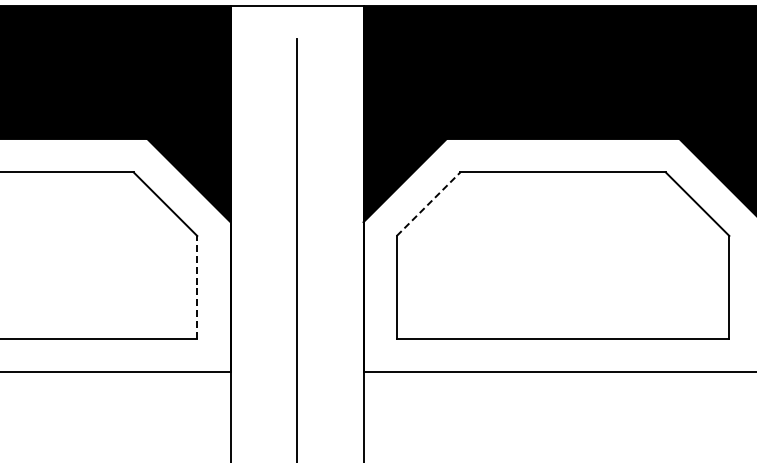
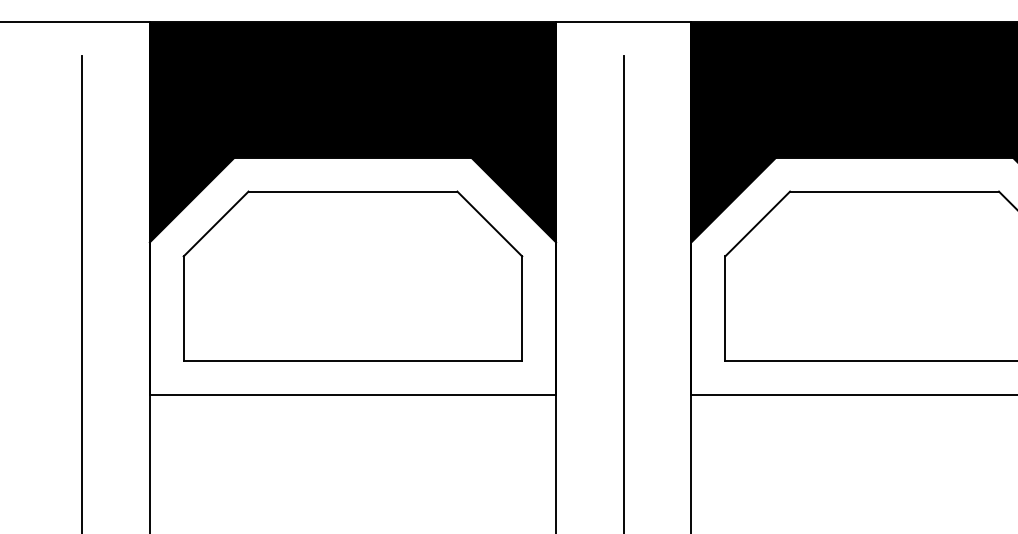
line: (428, 204) -> (757, 224), dashed -> solid
line: (197, 287) -> (522, 308), dashed -> solid

